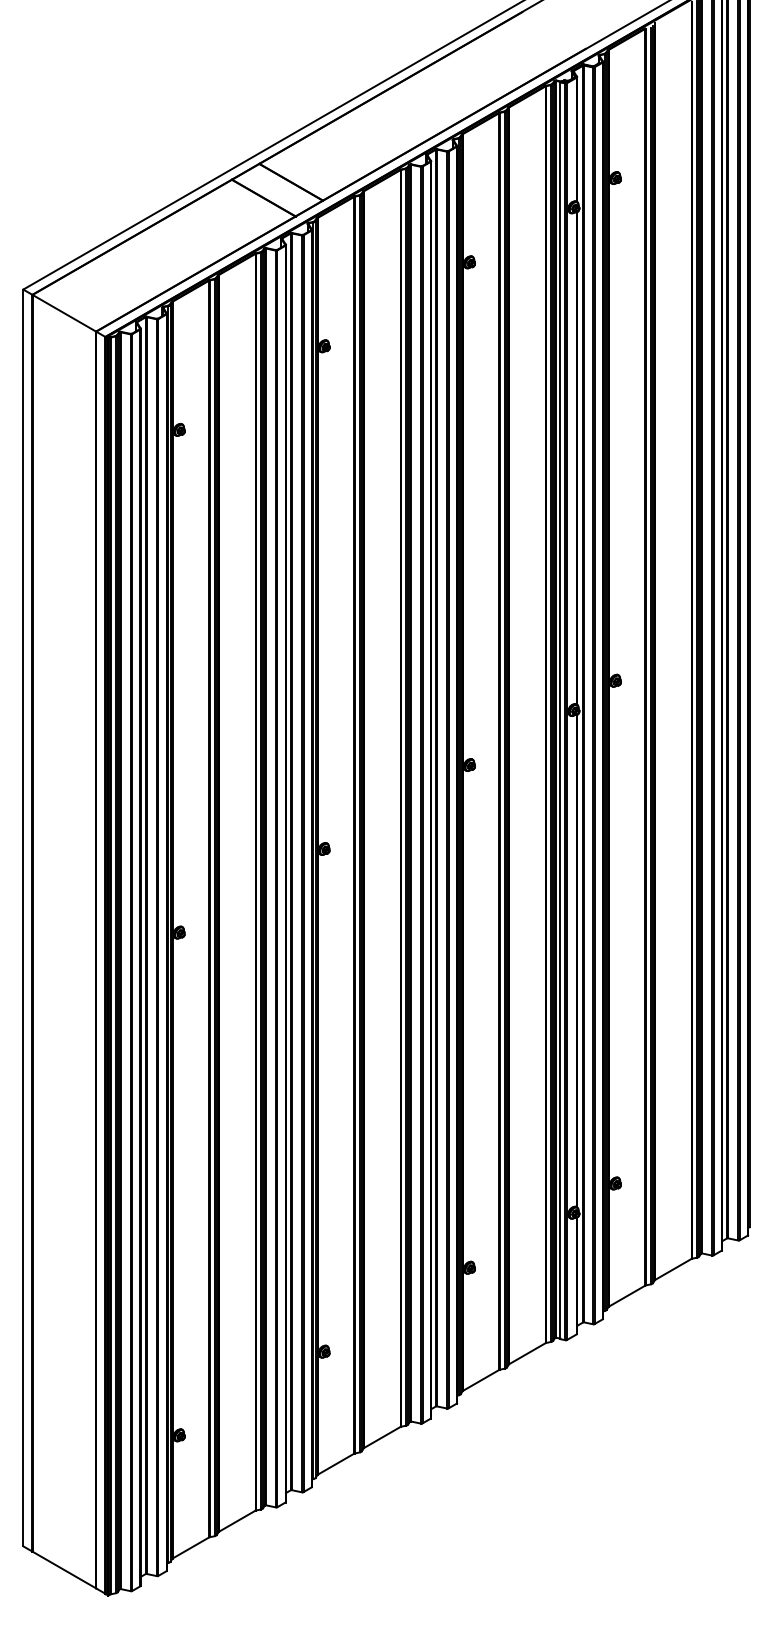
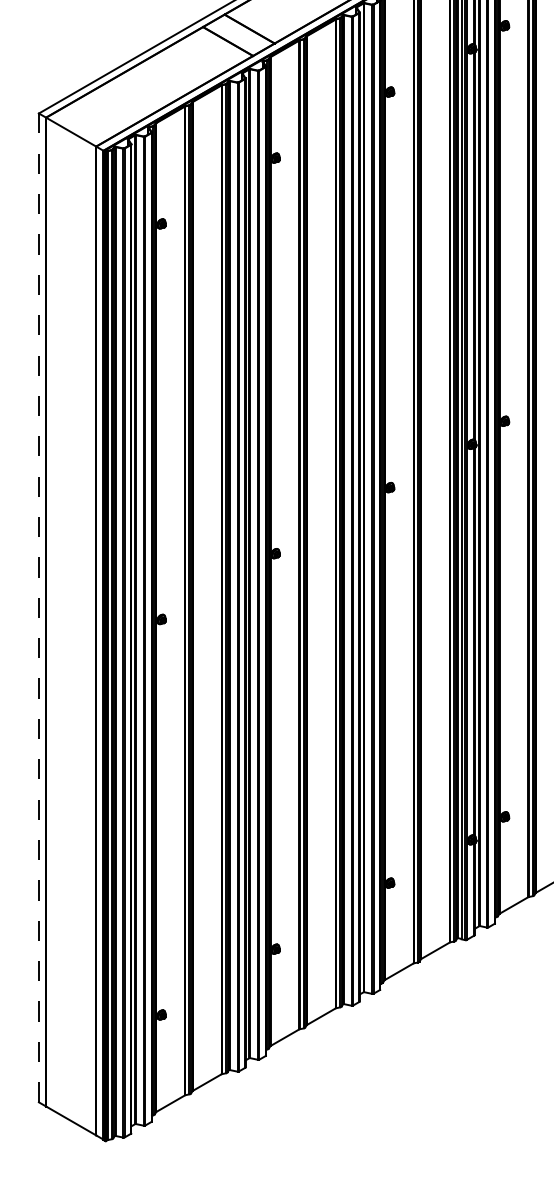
line: (23, 917) -> (39, 607), solid -> dashed

